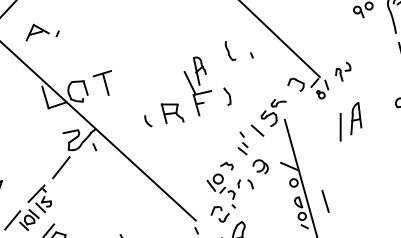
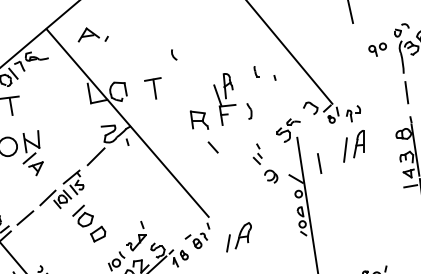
part: (230, 50) -> (256, 71), size x0.6
part: (343, 71) -> (353, 113), moved
part: (103, 83) -> (152, 88), moved
arc: (147, 120) -> (173, 54), moved
line: (256, 130) -> (212, 147), moved
part: (230, 190) -> (242, 194), removed
line: (325, 201) -> (319, 163), moved

